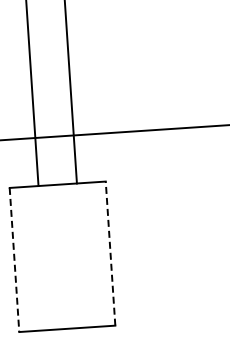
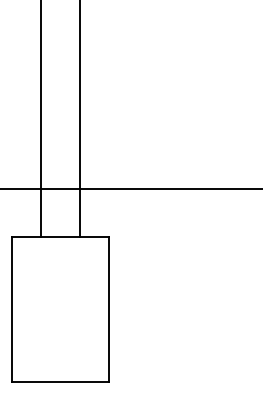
line: (110, 253) -> (108, 309), dashed -> solid
line: (14, 260) -> (12, 310), dashed -> solid

